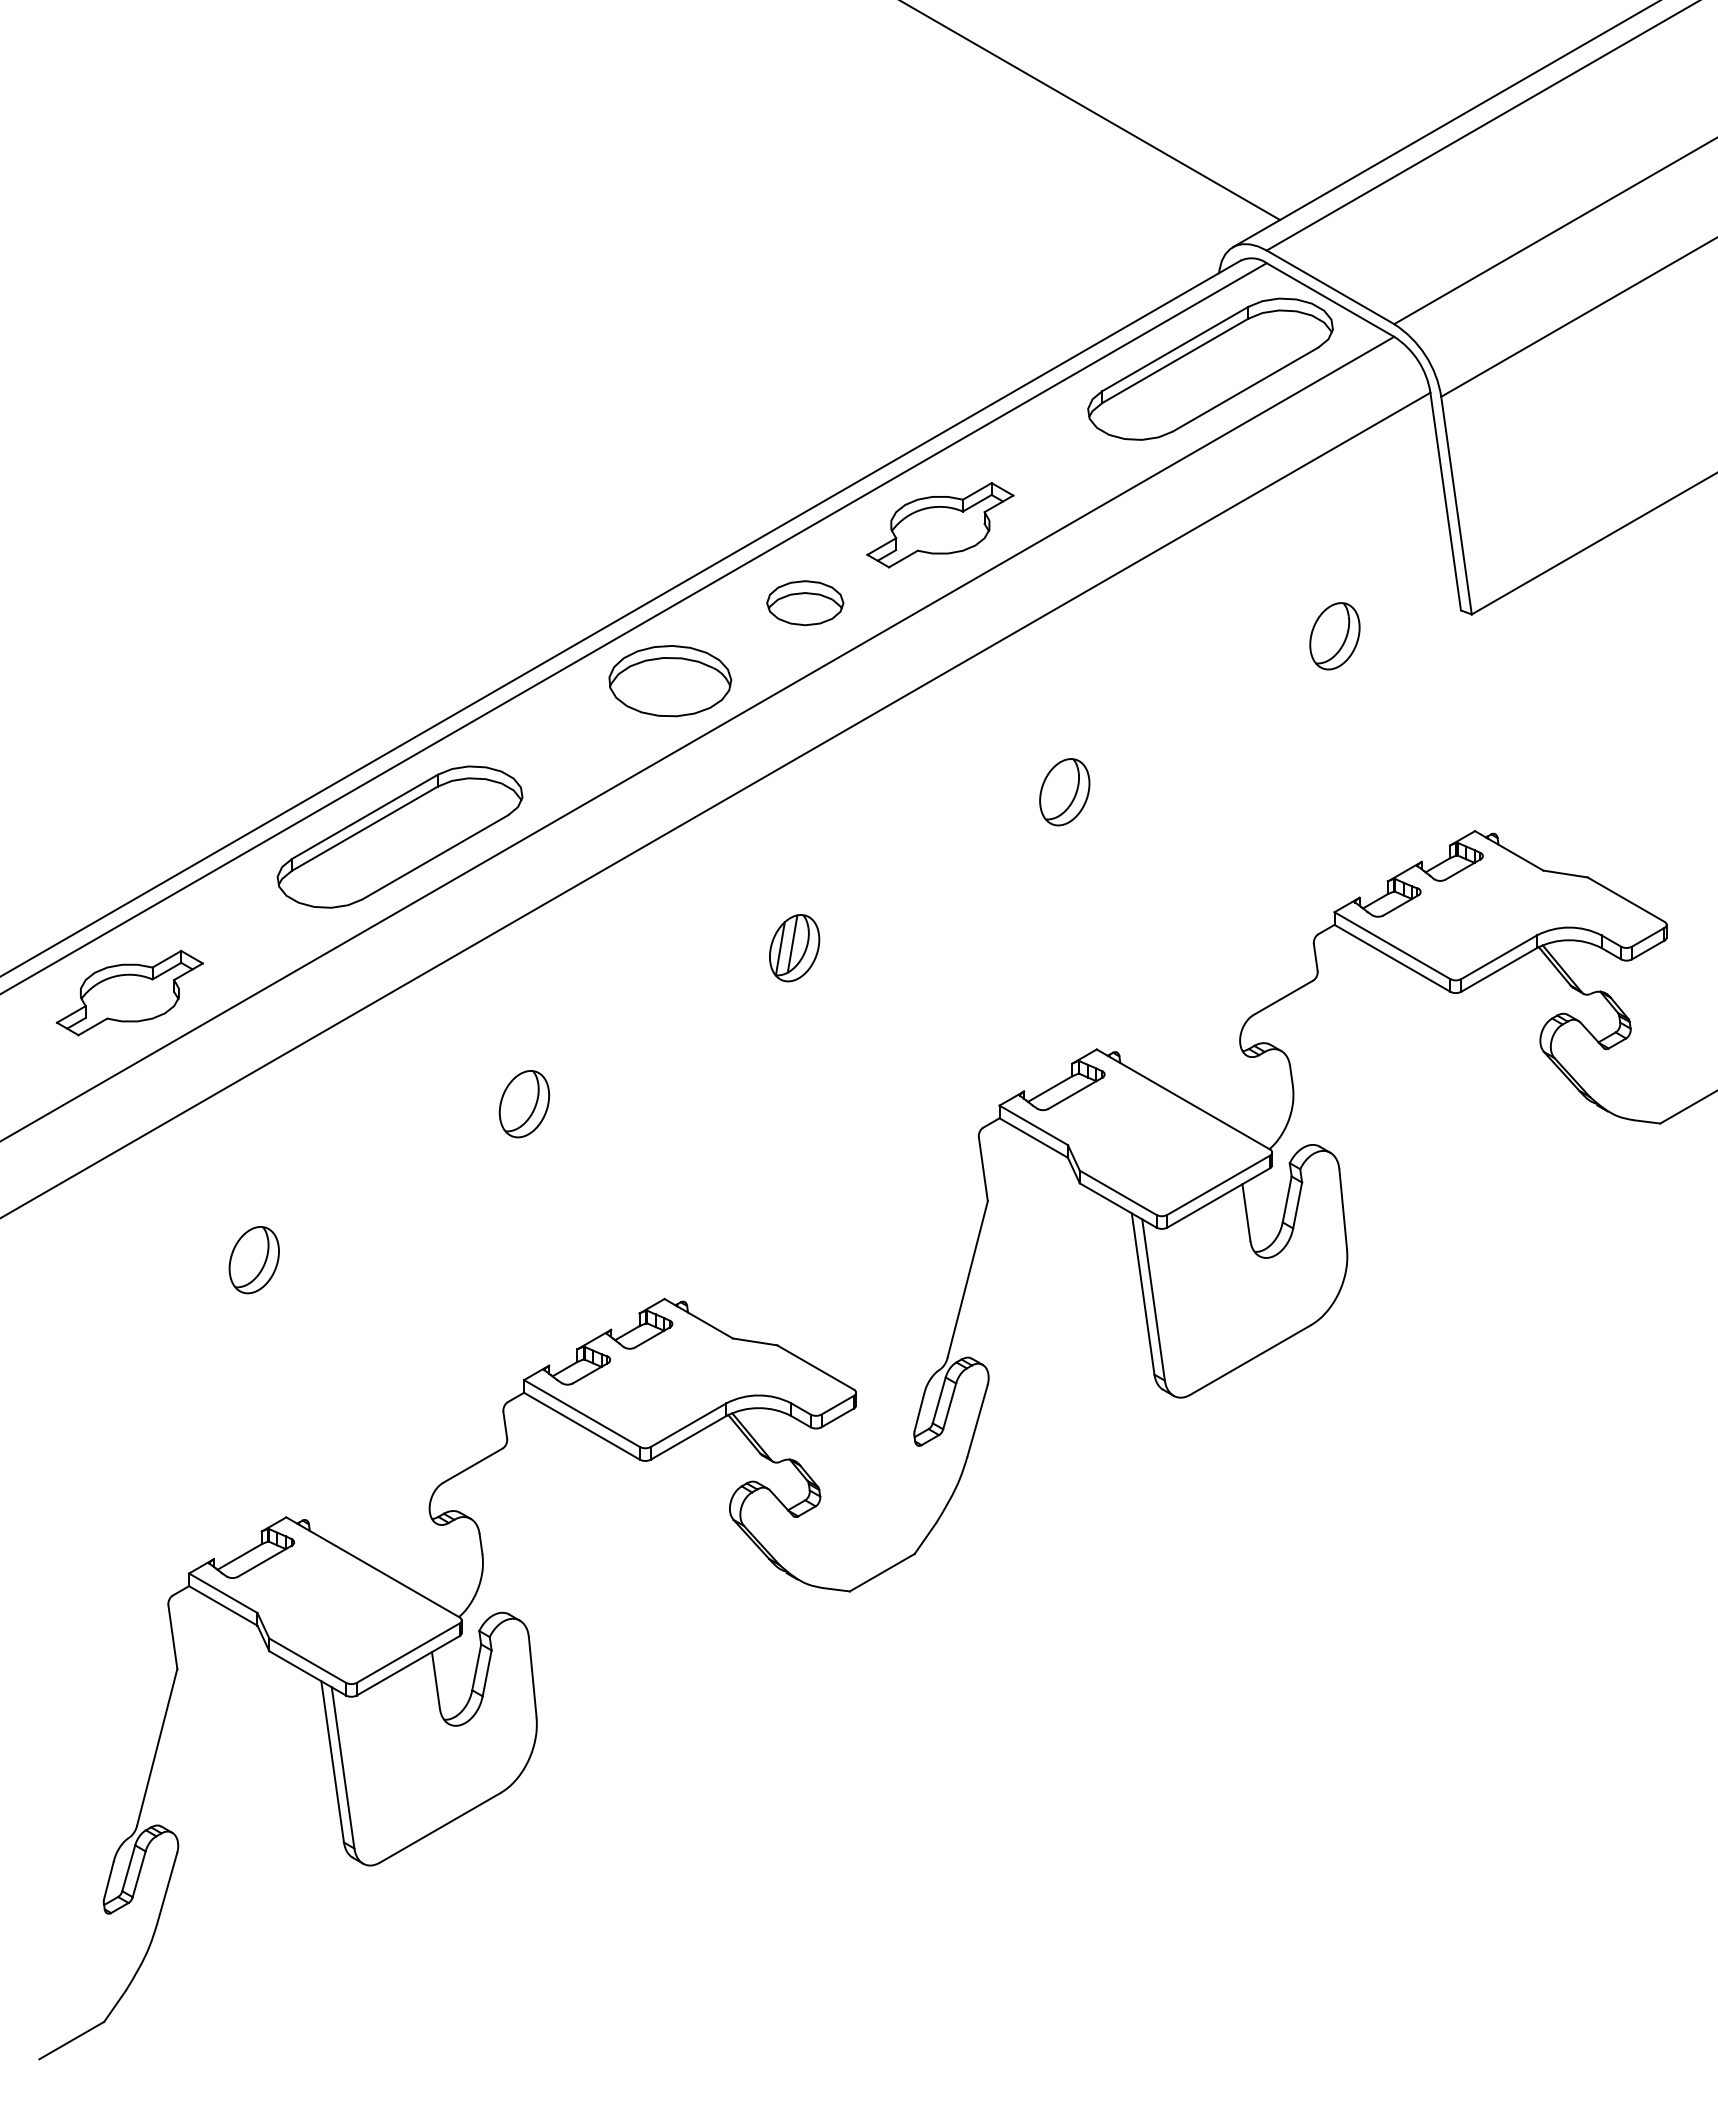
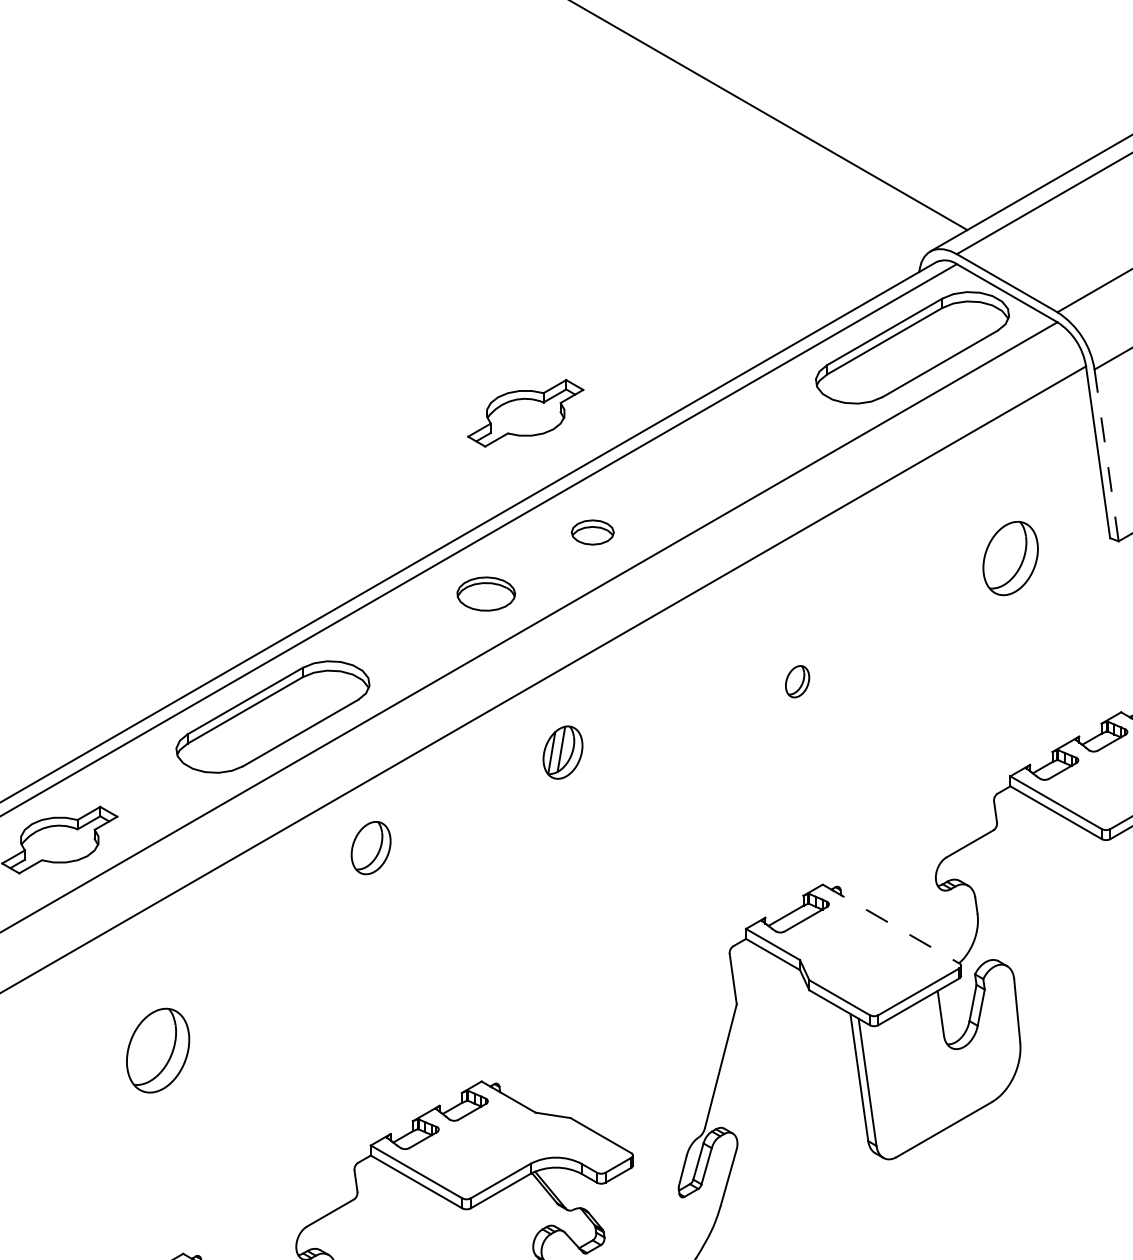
line: (1456, 505) -> (1106, 455), solid -> dashed
part: (940, 525) -> (525, 413), moved
part: (805, 603) -> (592, 532), size x0.7
part: (1334, 636) -> (1010, 558), size x1.4
part: (670, 681) -> (486, 594), size x0.6
part: (1064, 792) -> (797, 681), size x0.6
part: (794, 948) -> (562, 752), moved
line: (1183, 1099) -> (891, 924), solid -> dashed
part: (523, 1104) -> (370, 848), moved
part: (253, 1260) -> (157, 1051), size x1.6

